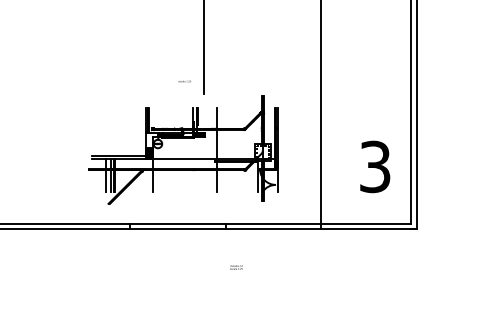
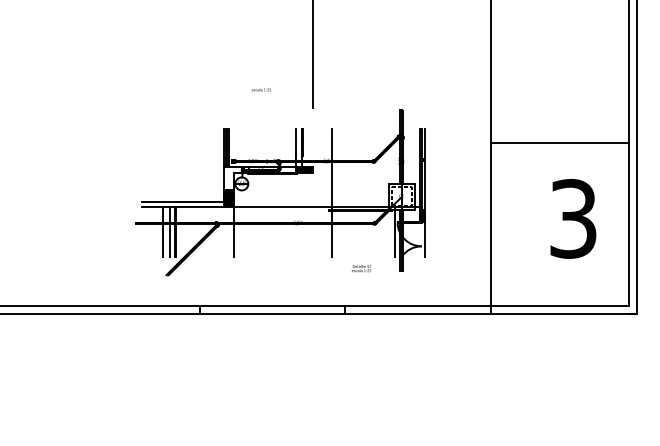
text: (184, 81) -> (260, 90), moved
line: (366, 117) -> (560, 143), added
text: (236, 267) -> (361, 268), moved

